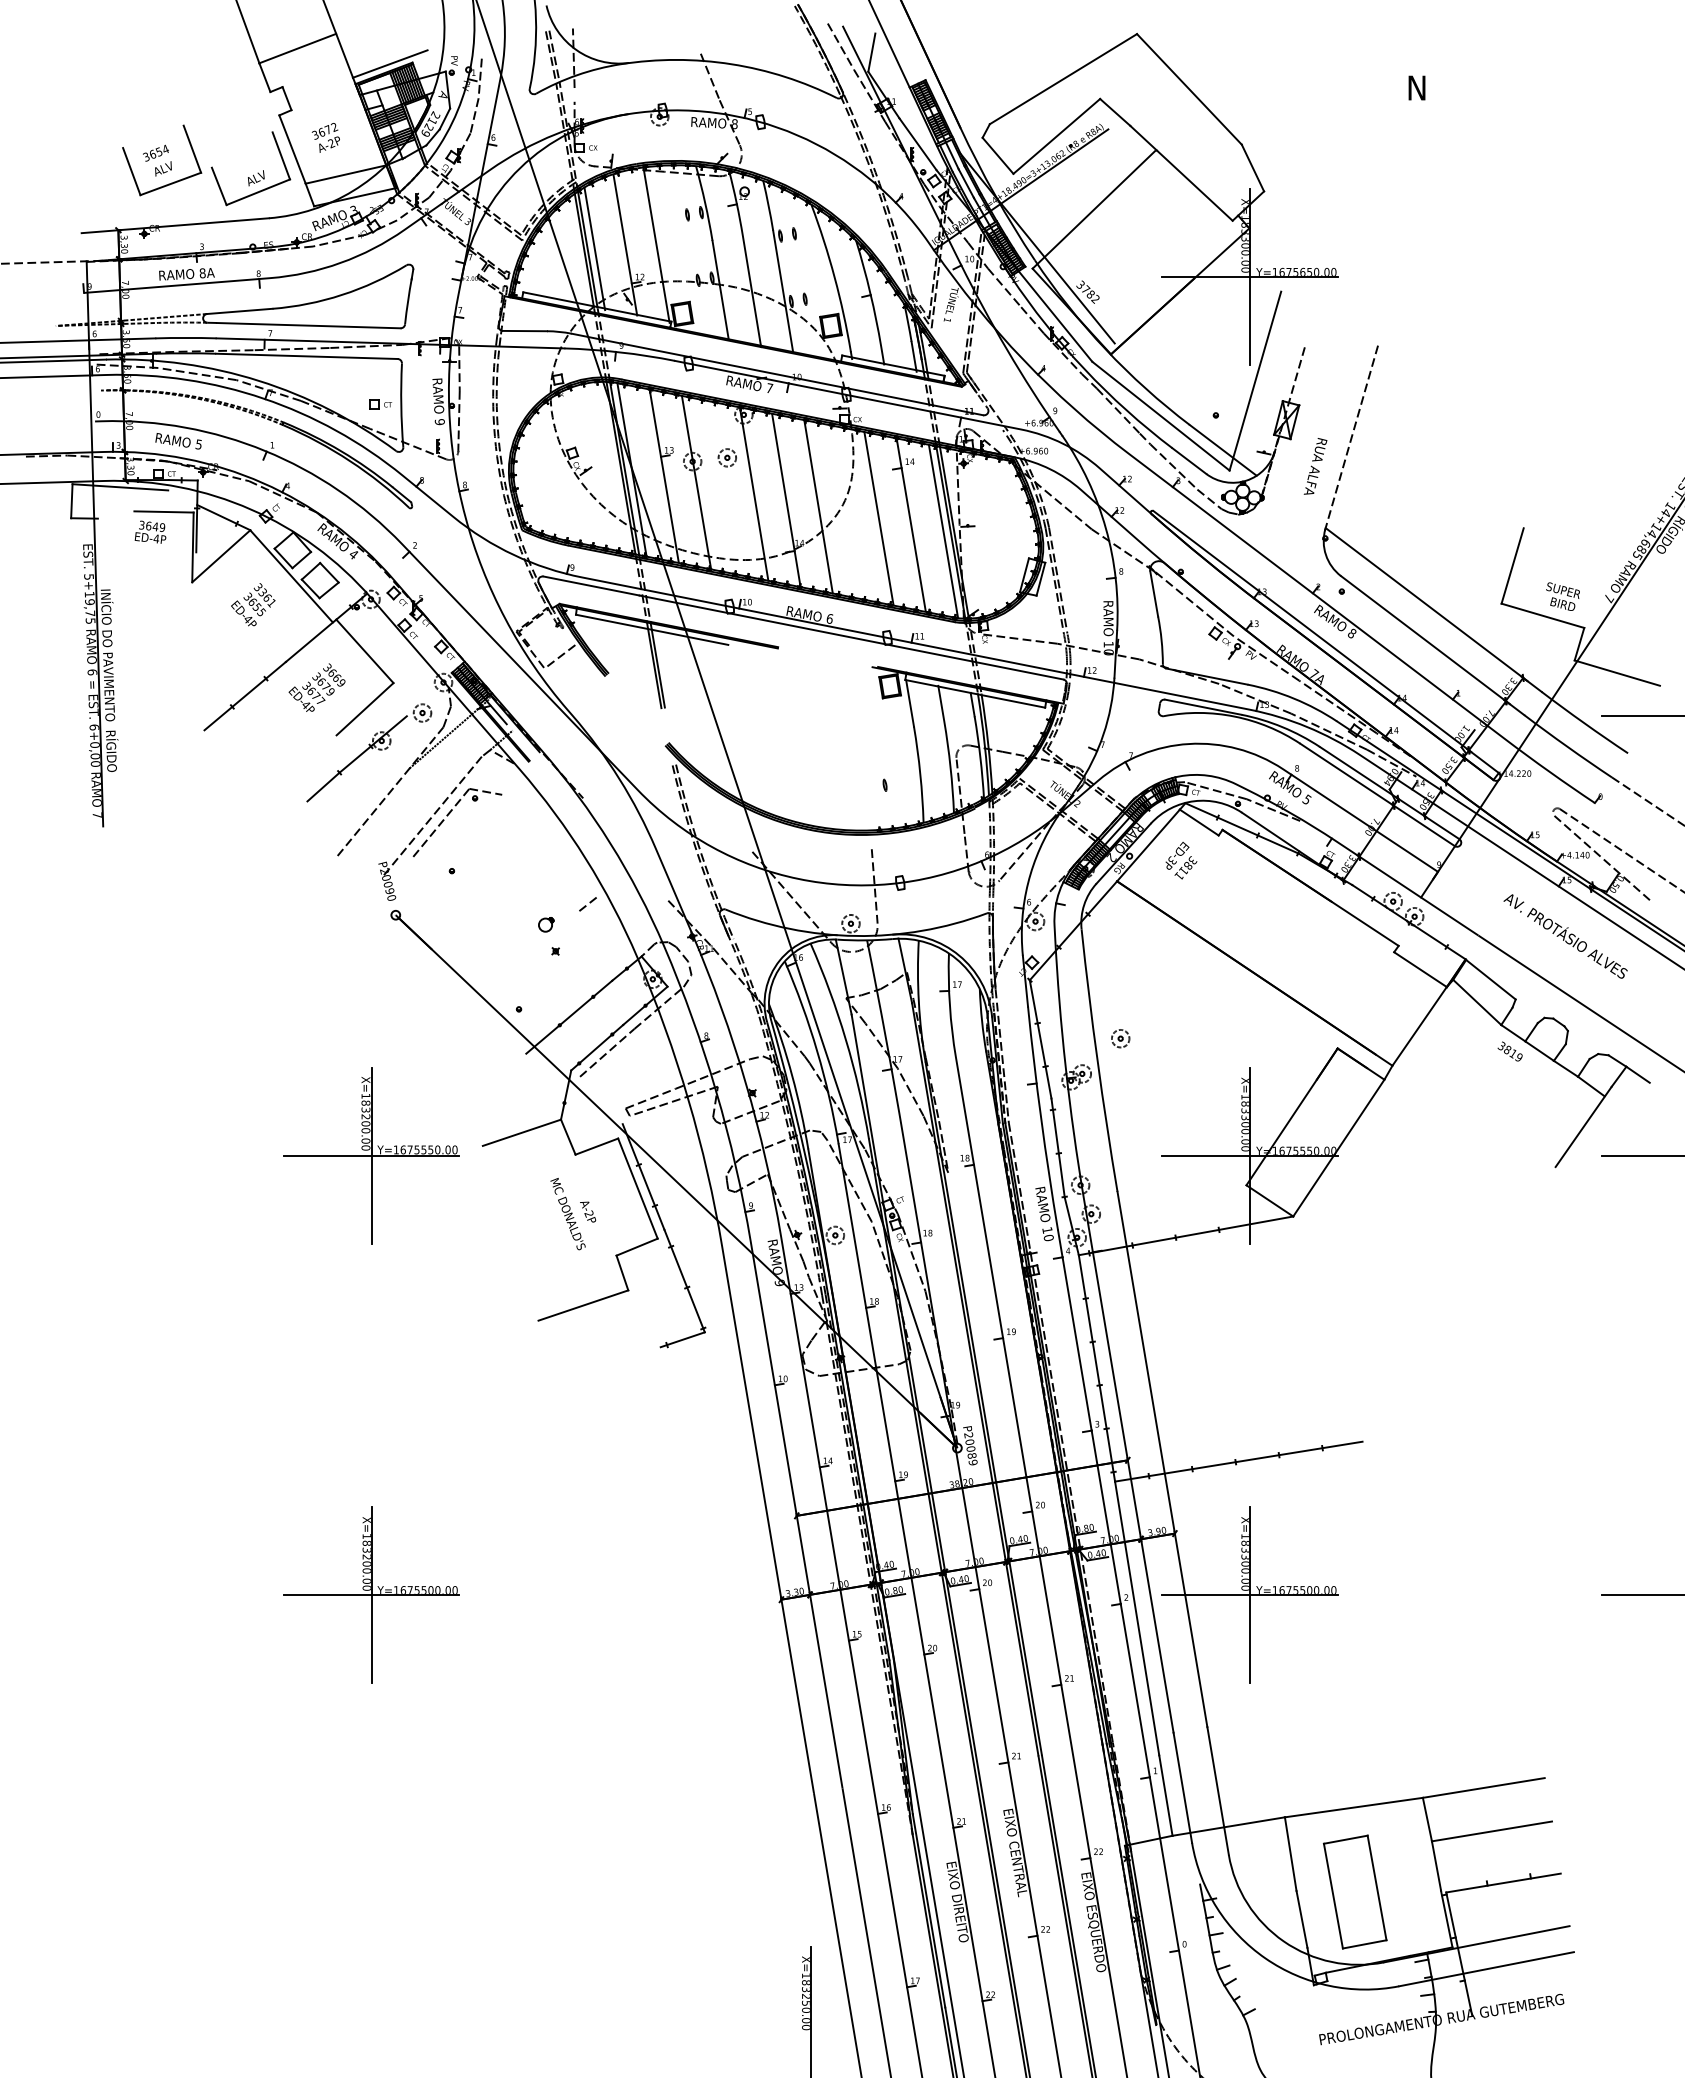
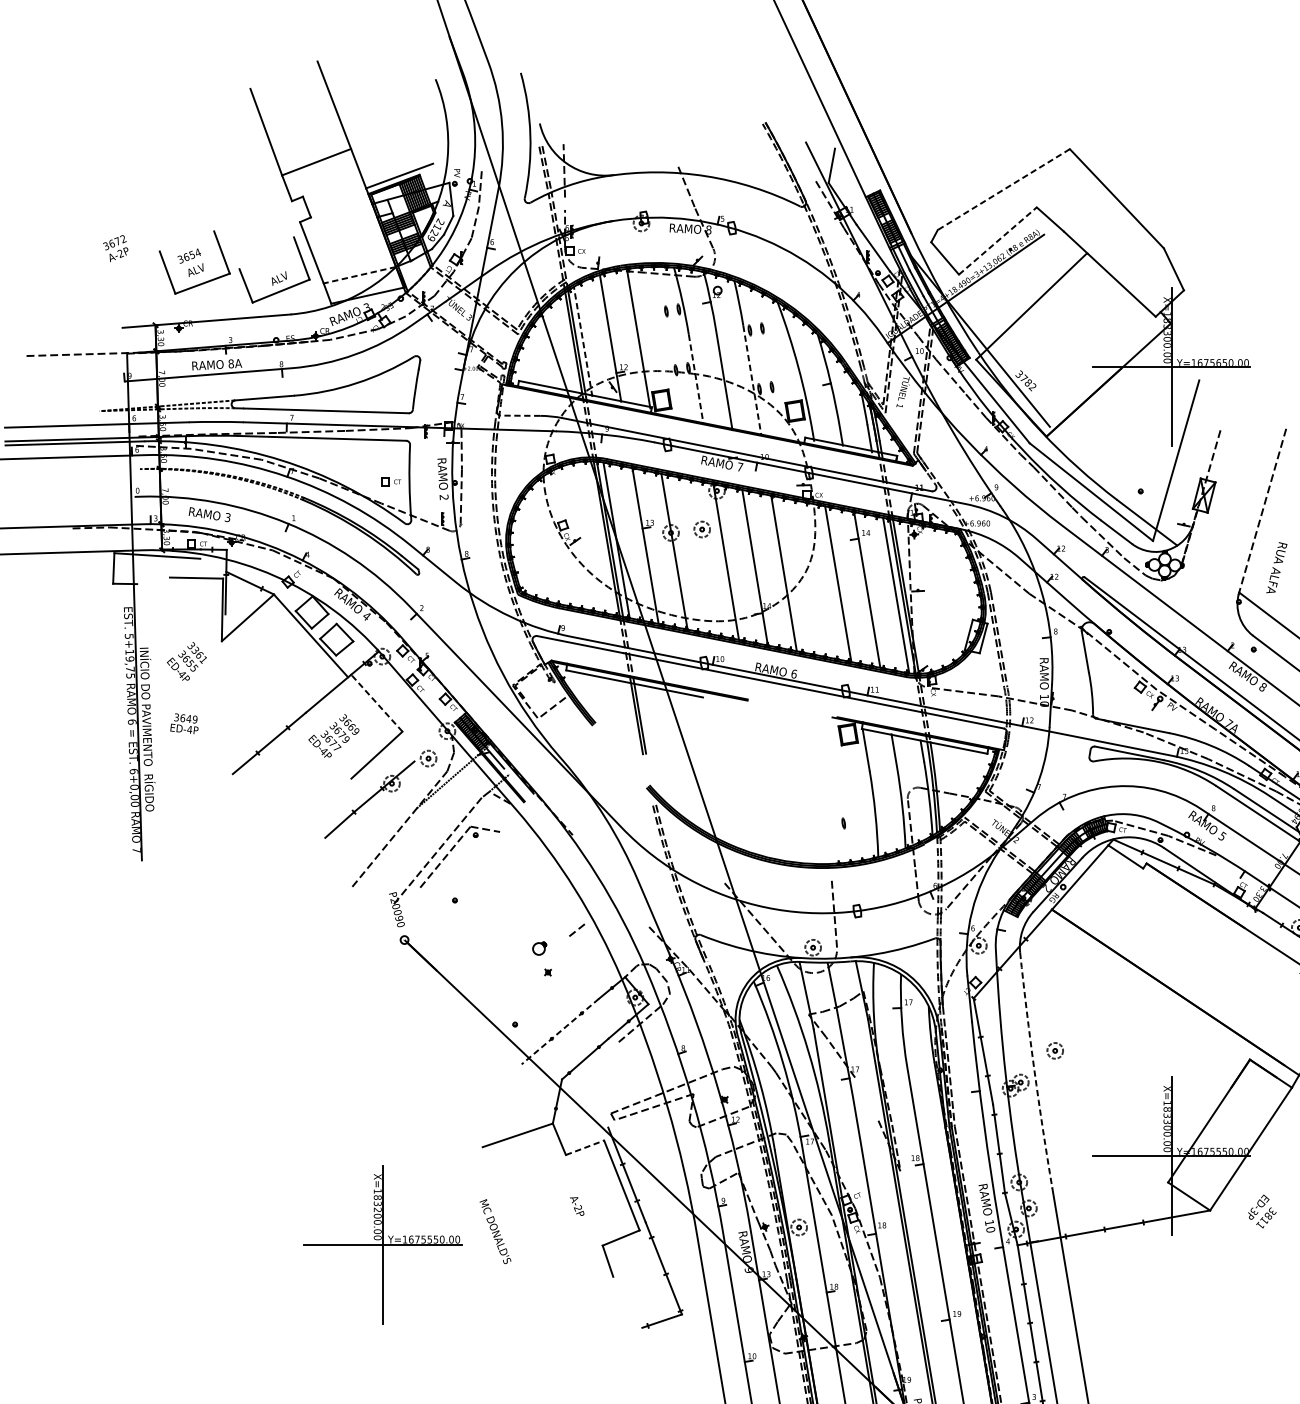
line: (840, 46) -> (803, 160), removed
line: (1063, 79) -> (1003, 189), solid -> dashed
line: (1057, 136) -> (998, 241), solid -> dashed
text: (325, 137) -> (115, 248), moved
line: (345, 174) -> (359, 275), solid -> dashed
line: (594, 248) -> (582, 341), solid -> dashed
line: (720, 290) -> (696, 379), solid -> dashed
line: (783, 291) -> (752, 380), solid -> dashed
line: (525, 331) -> (520, 416), solid -> dashed
text: (439, 422) -> (443, 497), 9 -> 2
text: (198, 443) -> (227, 516), 5 -> 3
text: (1315, 466) -> (1276, 567), moved
text: (150, 531) -> (184, 723), moved
text: (253, 604) -> (187, 661), moved
line: (364, 651) -> (376, 703), solid -> dashed
text: (1181, 860) -> (1262, 1211), moved
line: (568, 1017) -> (559, 1031), solid -> dashed
line: (607, 1052) -> (594, 1063), removed
arc: (1097, 1060) -> (1034, 1070), solid -> dashed
line: (910, 1092) -> (866, 1099), removed
line: (596, 1146) -> (584, 1147), solid -> dashed
part: (371, 1155) -> (382, 1244), moved
text: (567, 1214) -> (494, 1232), moved
line: (583, 1305) -> (573, 1290), removed

